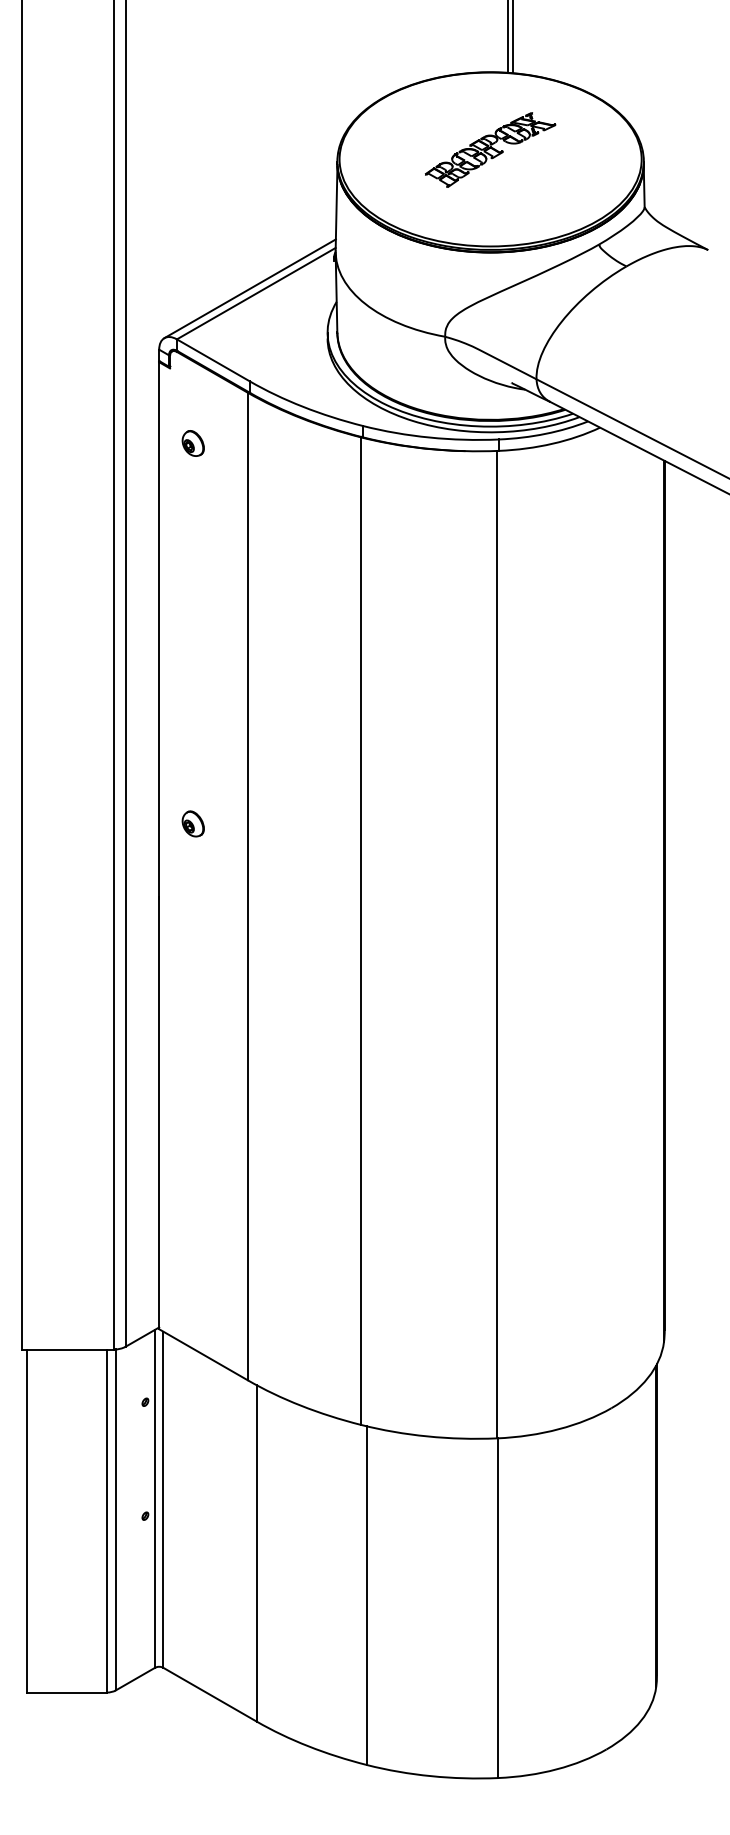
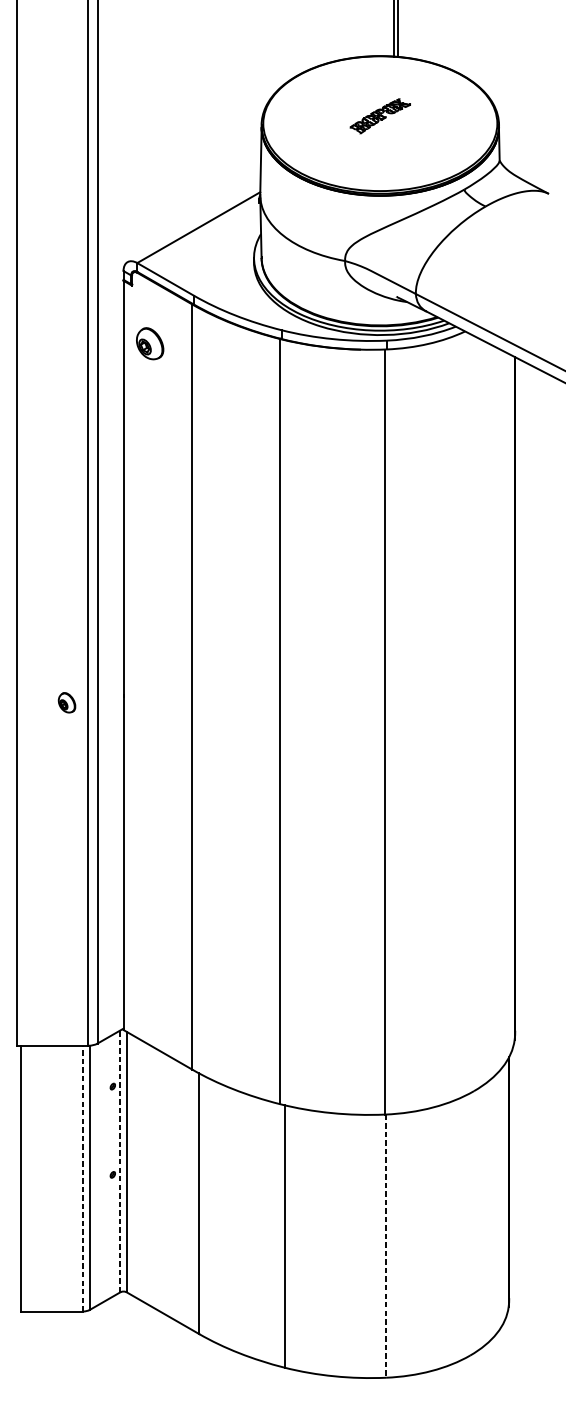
part: (490, 149) -> (380, 115), size x0.6
line: (249, 288) -> (193, 223), removed
part: (192, 443) -> (149, 343), size x1.6
part: (192, 823) -> (66, 702), moved
line: (155, 1498) -> (120, 1161), solid -> dashed
line: (106, 1521) -> (82, 1178), solid -> dashed
line: (498, 1608) -> (386, 1246), solid -> dashed

